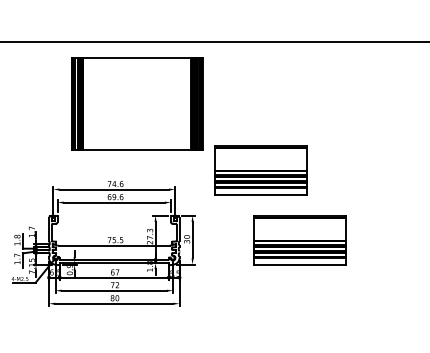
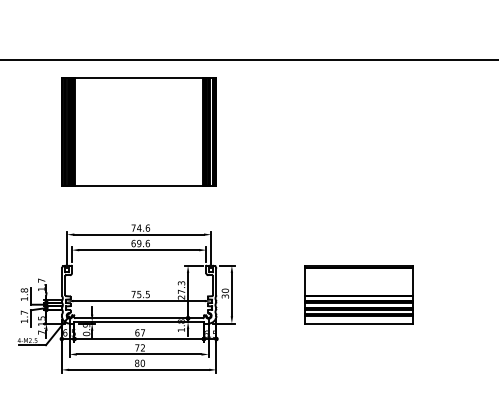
part: (137, 103) -> (139, 131), moved
part: (260, 170) -> (312, 212), removed

